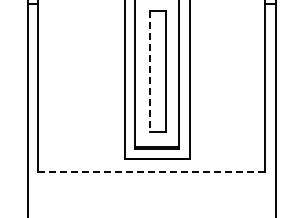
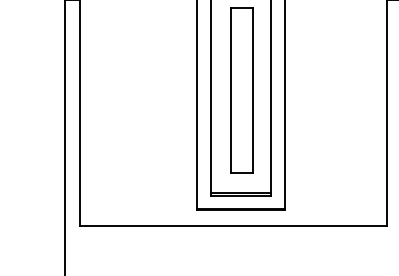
line: (149, 71) -> (230, 90), dashed -> solid
line: (152, 171) -> (234, 226), dashed -> solid

